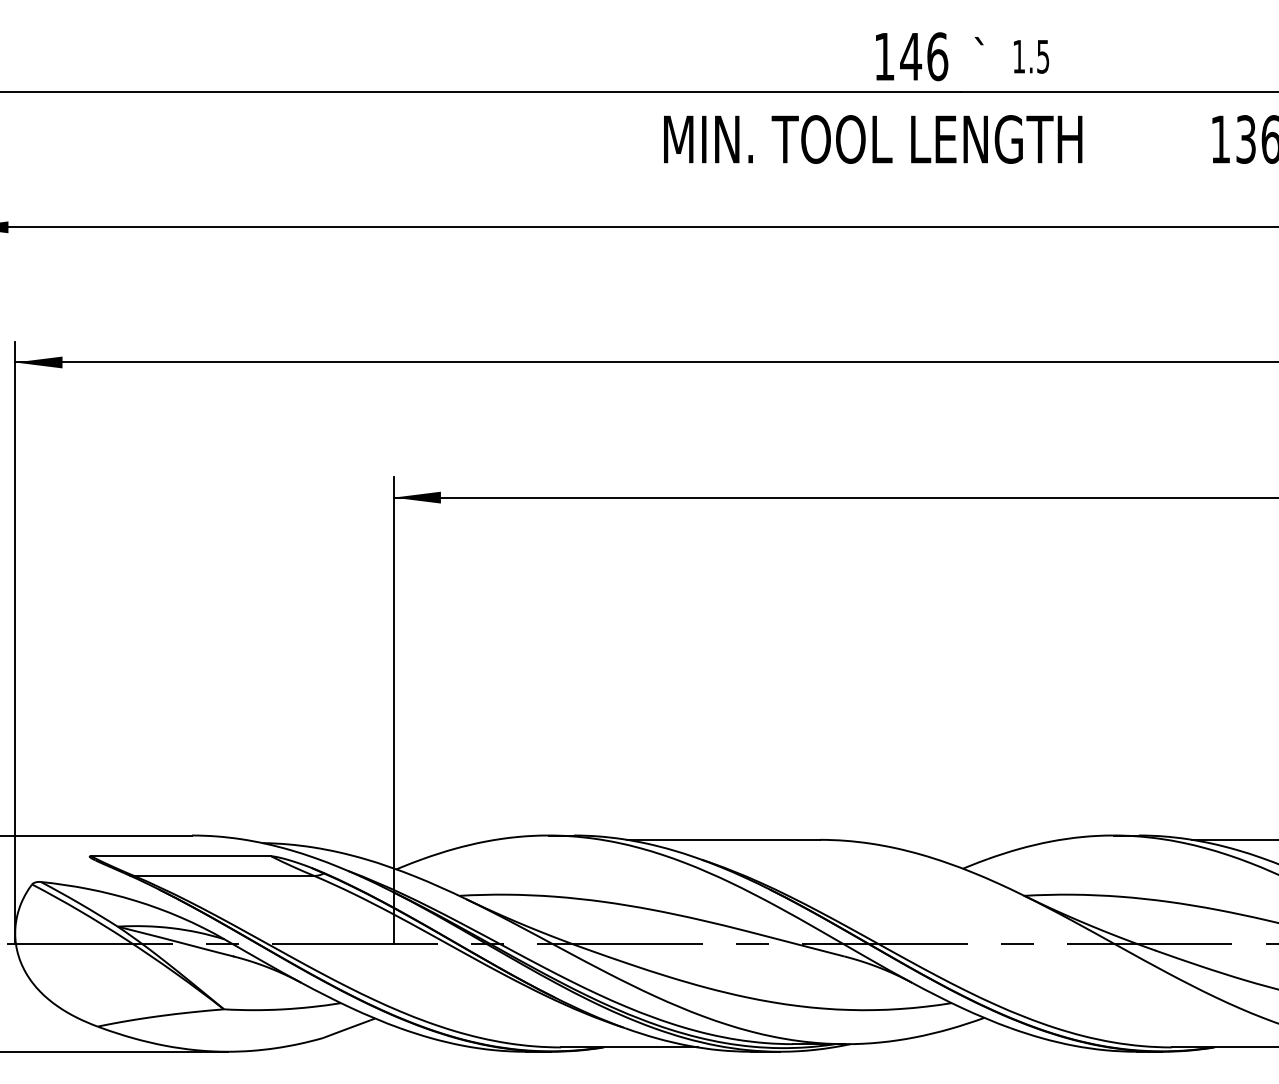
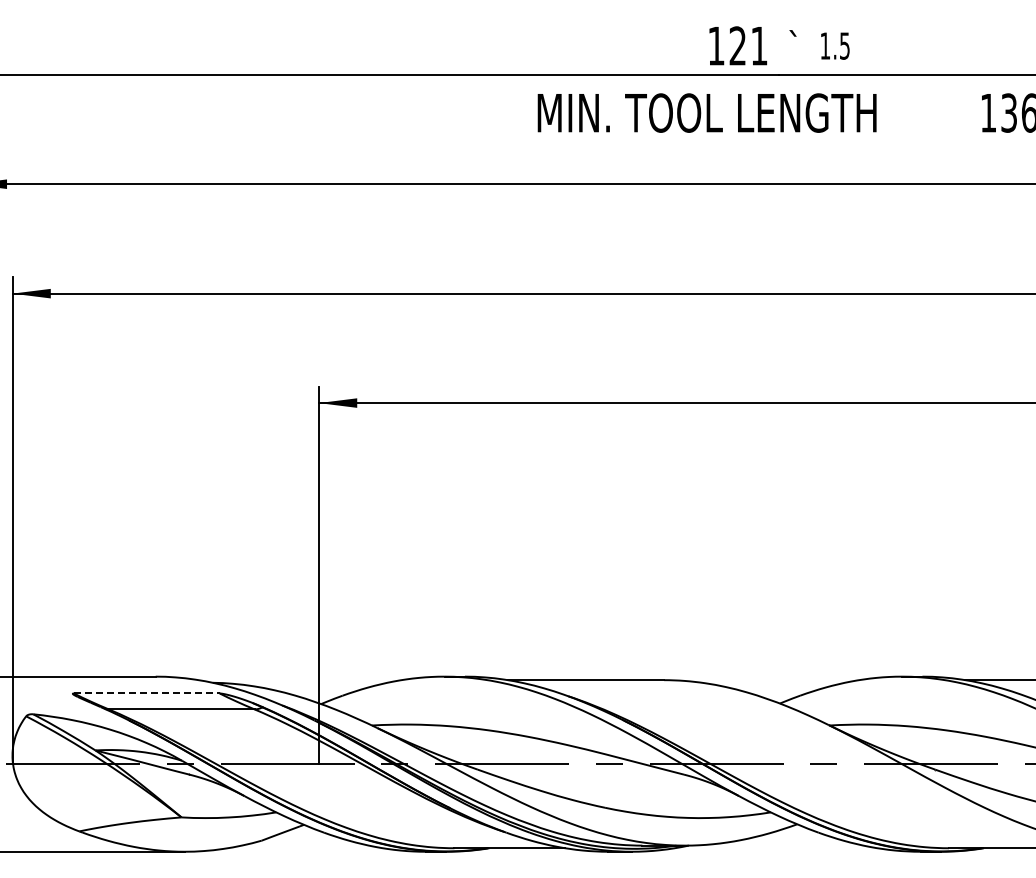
text: (924, 56) -> (748, 45), 146 -> 121
line: (180, 856) -> (146, 693), solid -> dashed

